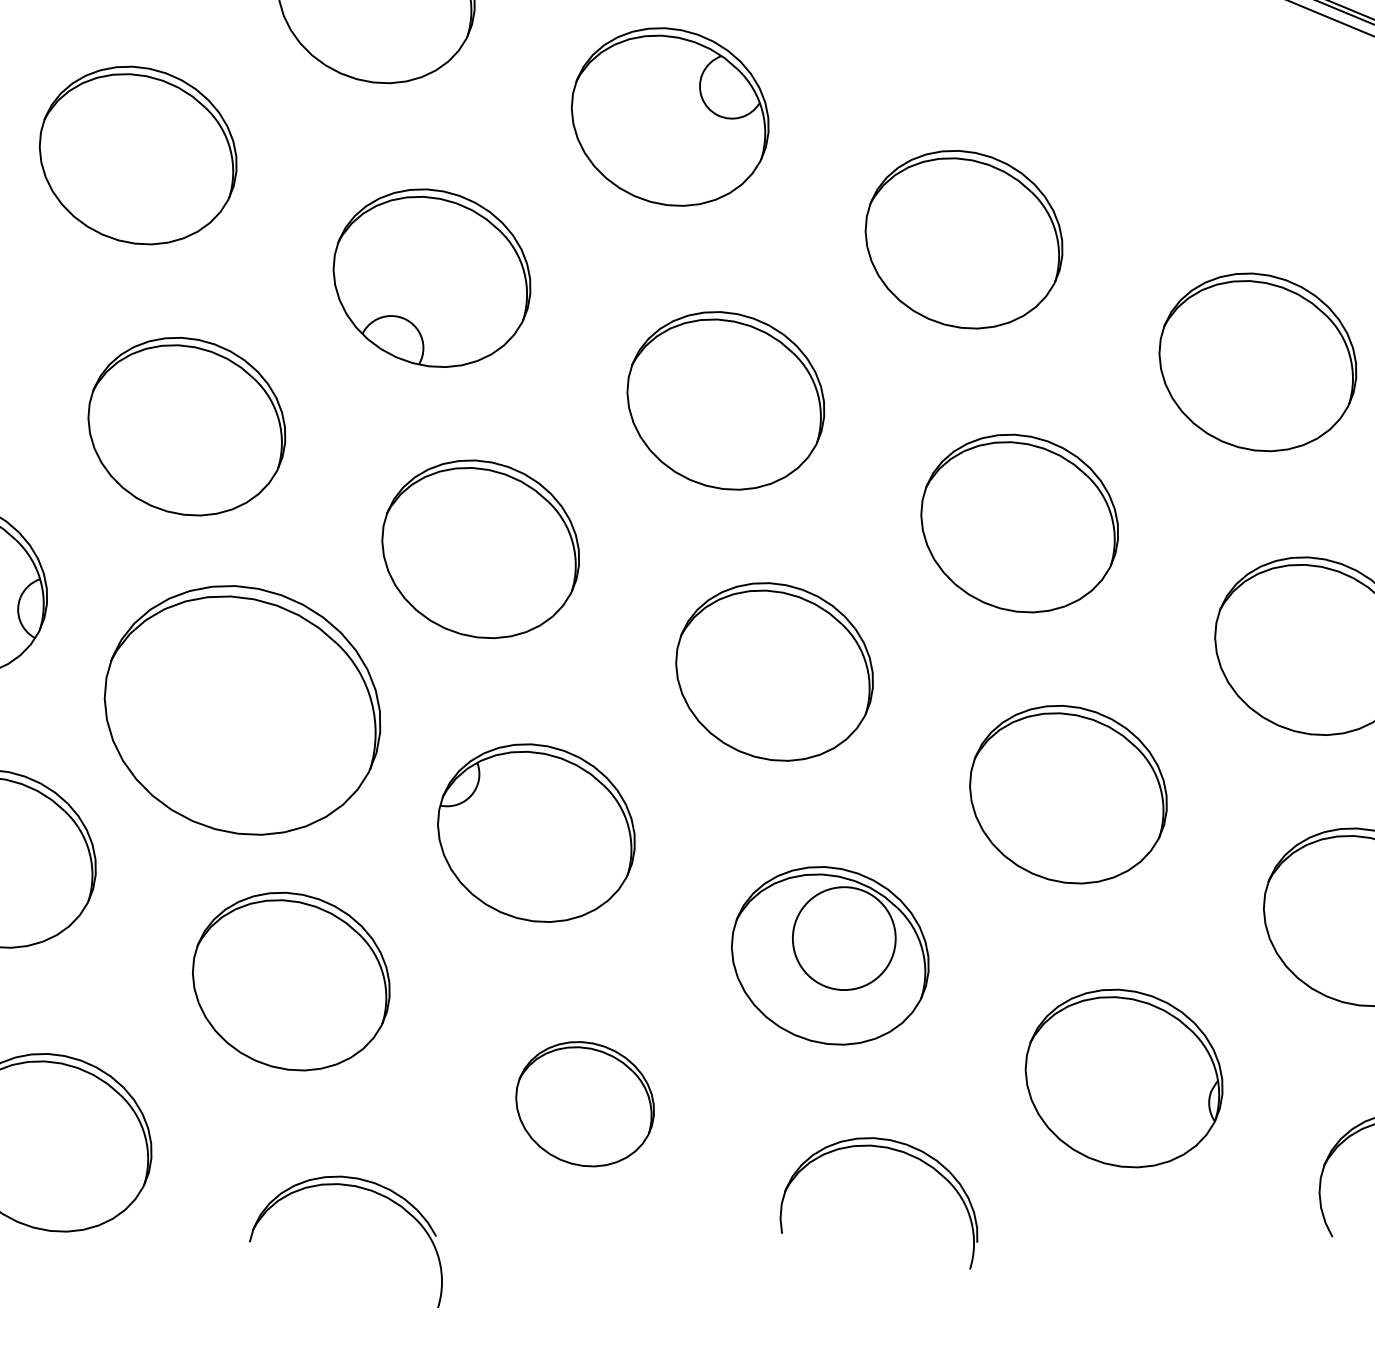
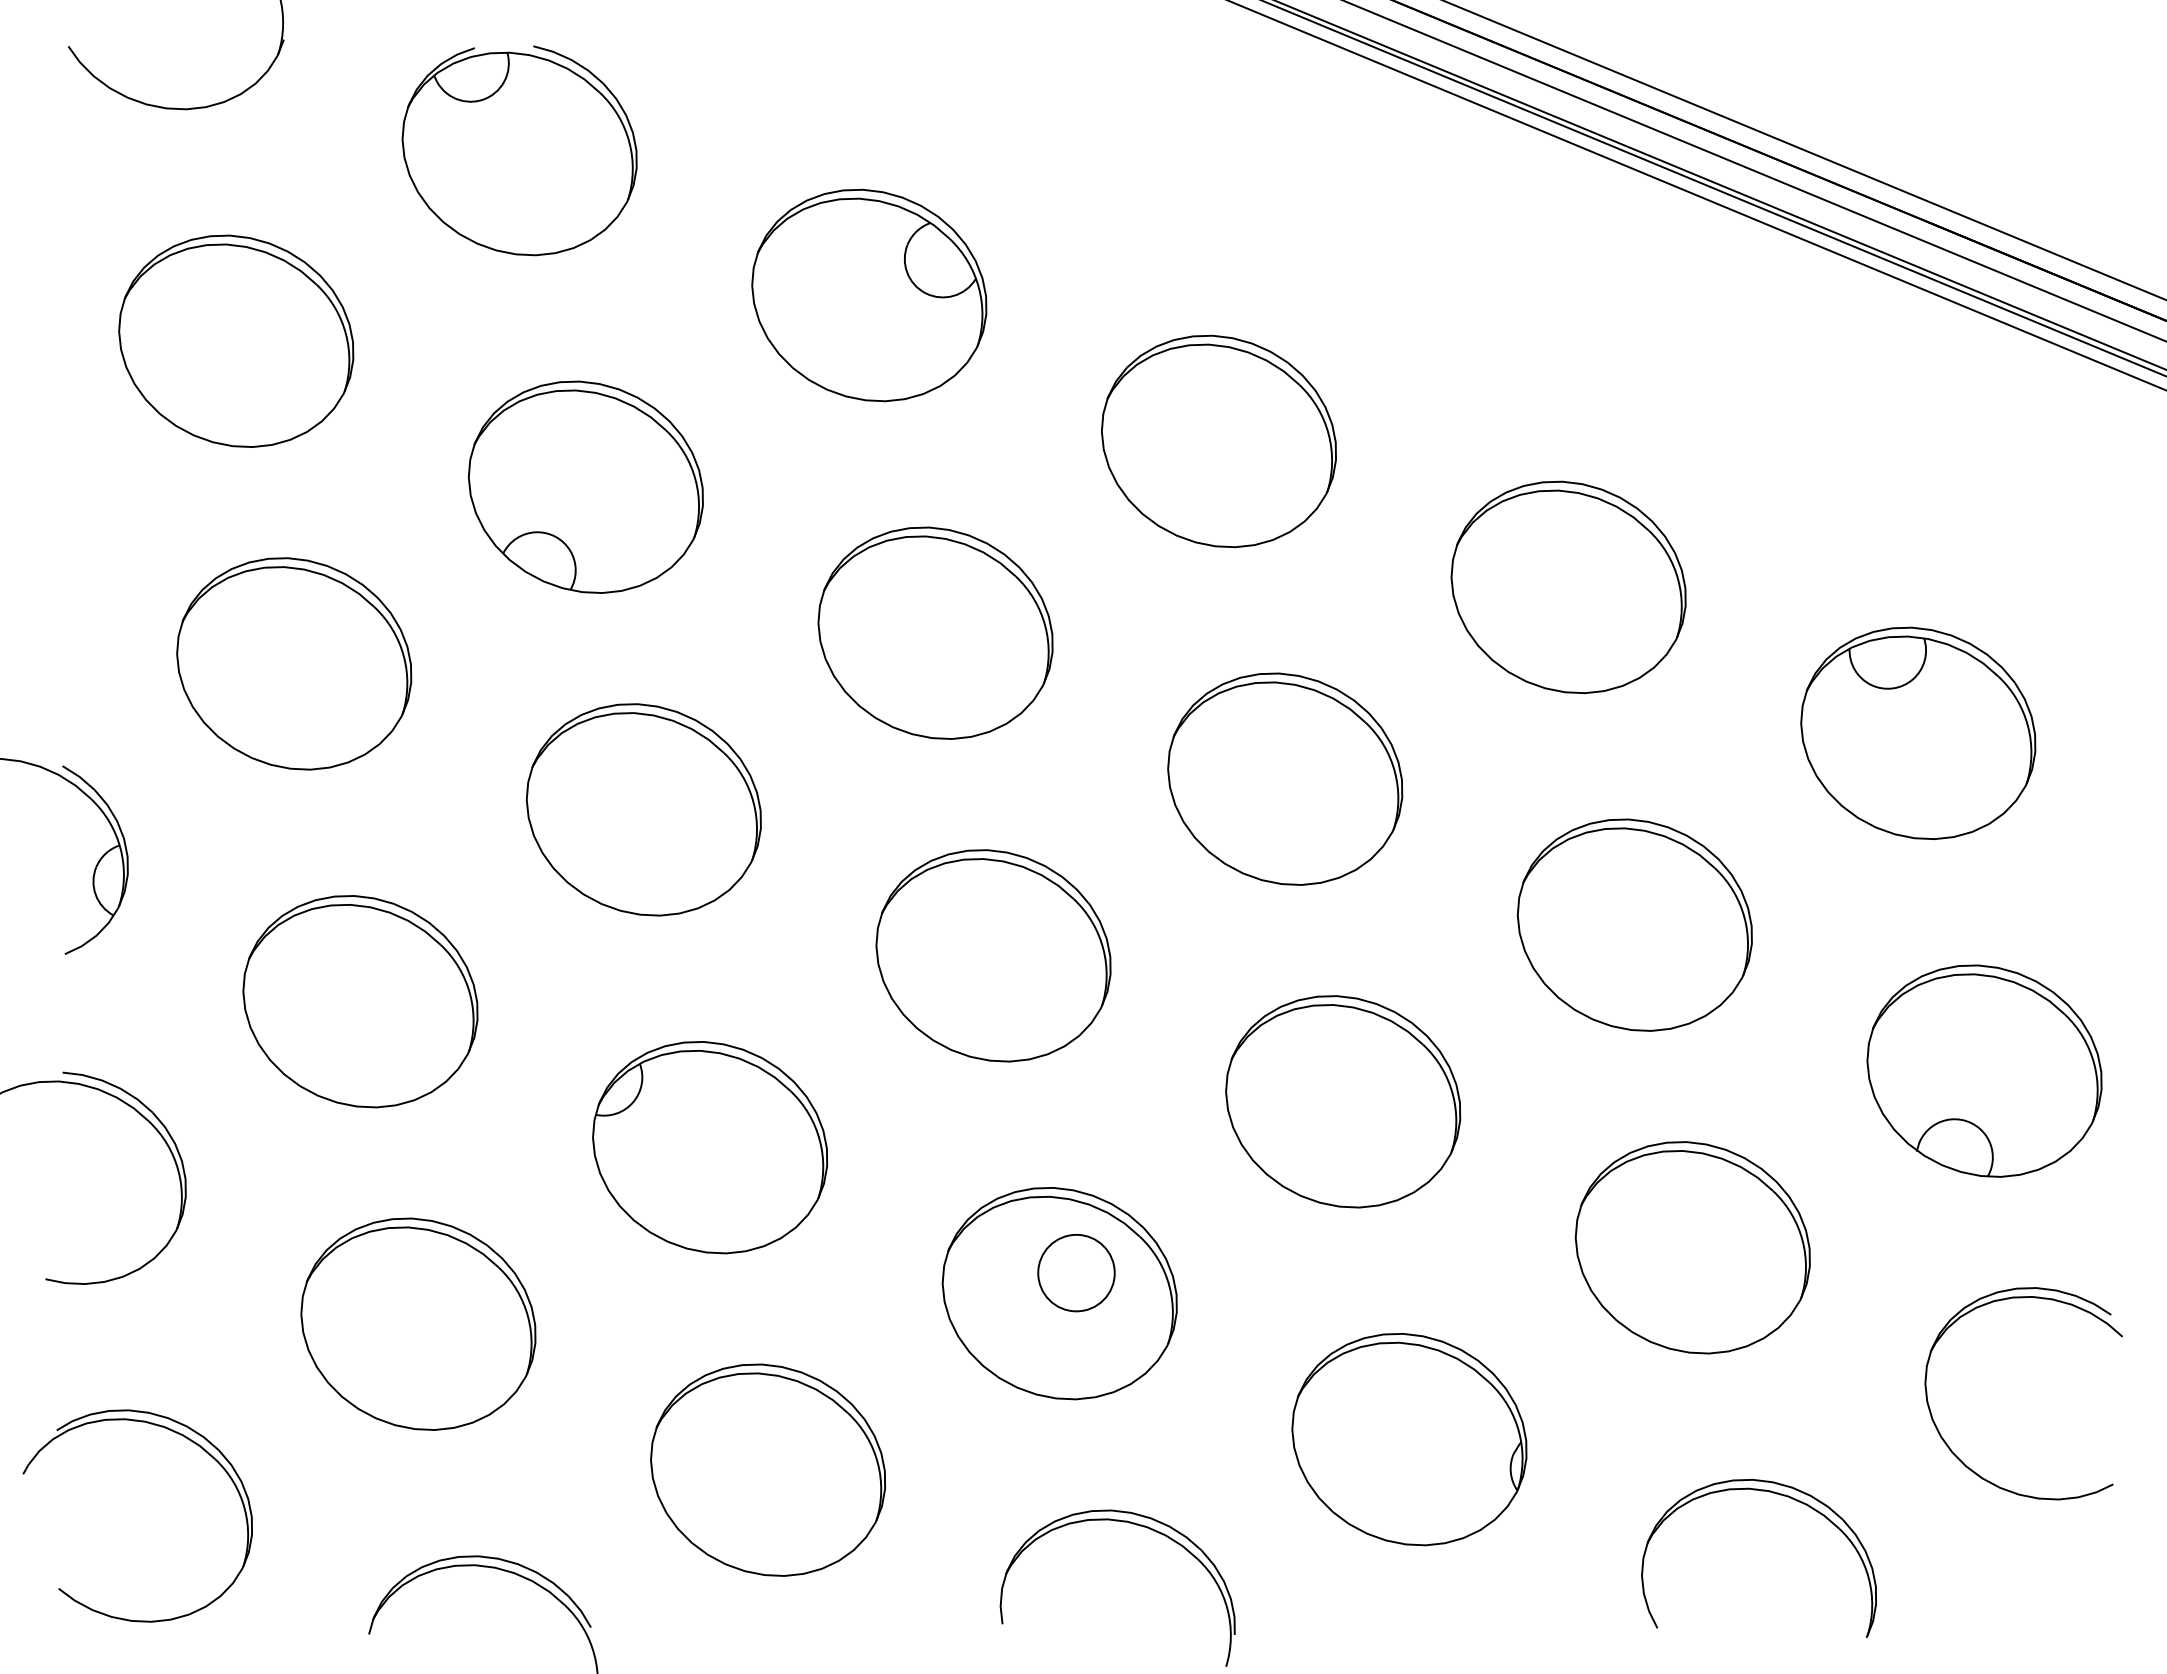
part: (242, 710) -> (360, 1001), size x0.71
circle: (844, 938) -> (1076, 1272), size x0.62
part: (584, 1103) -> (767, 1469), size x1.43

